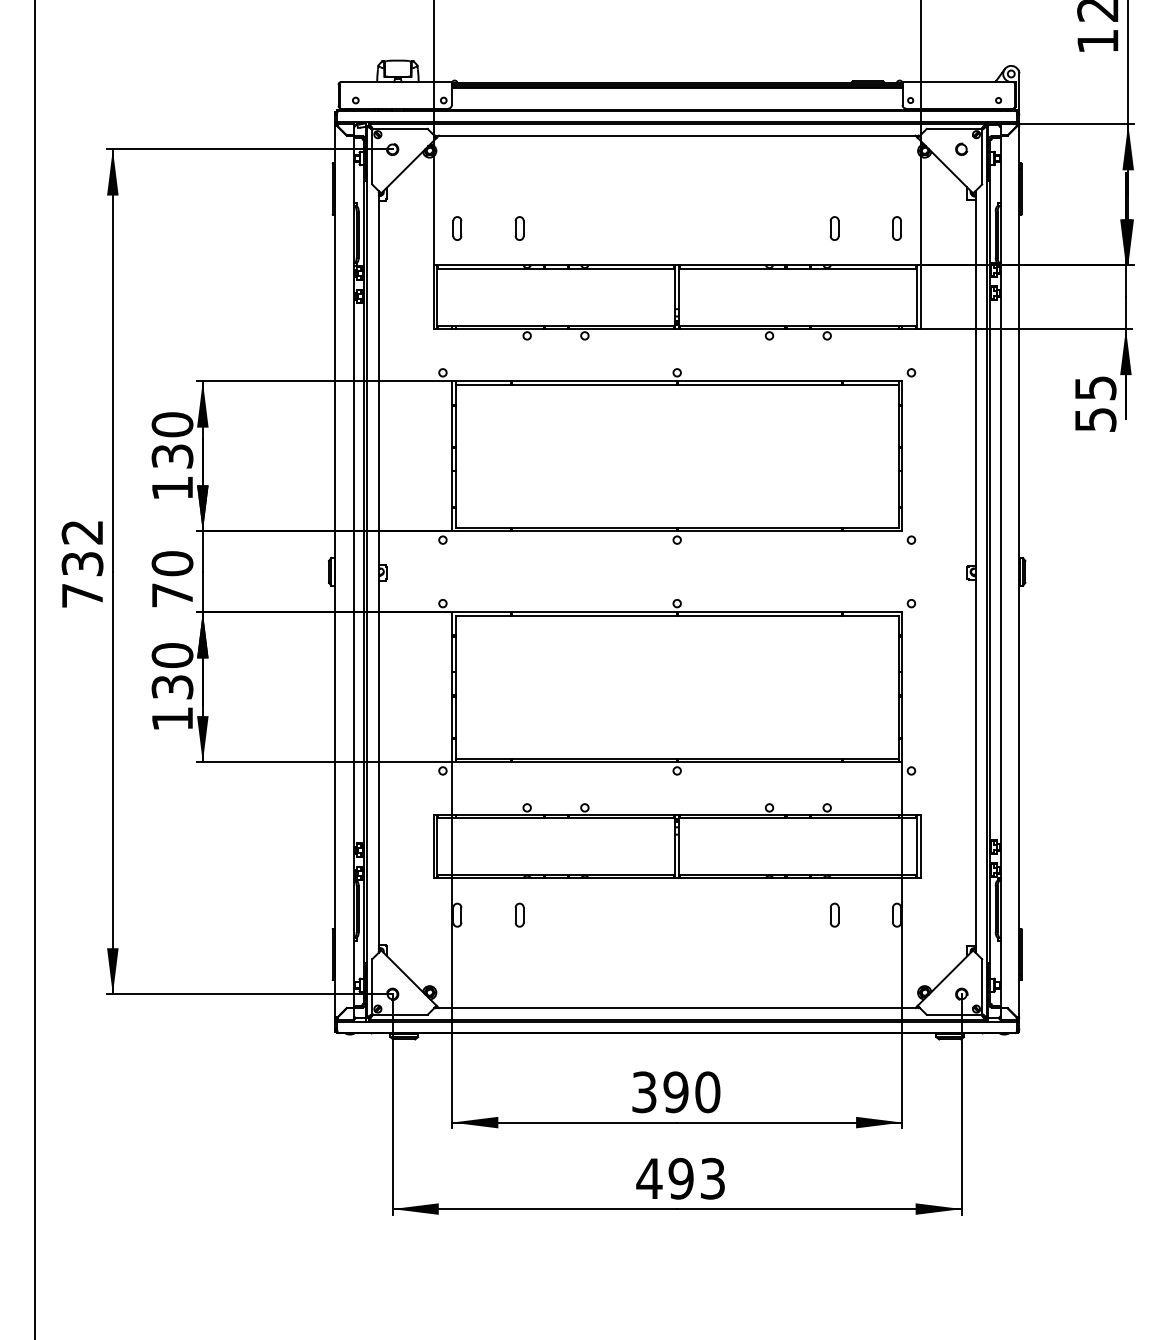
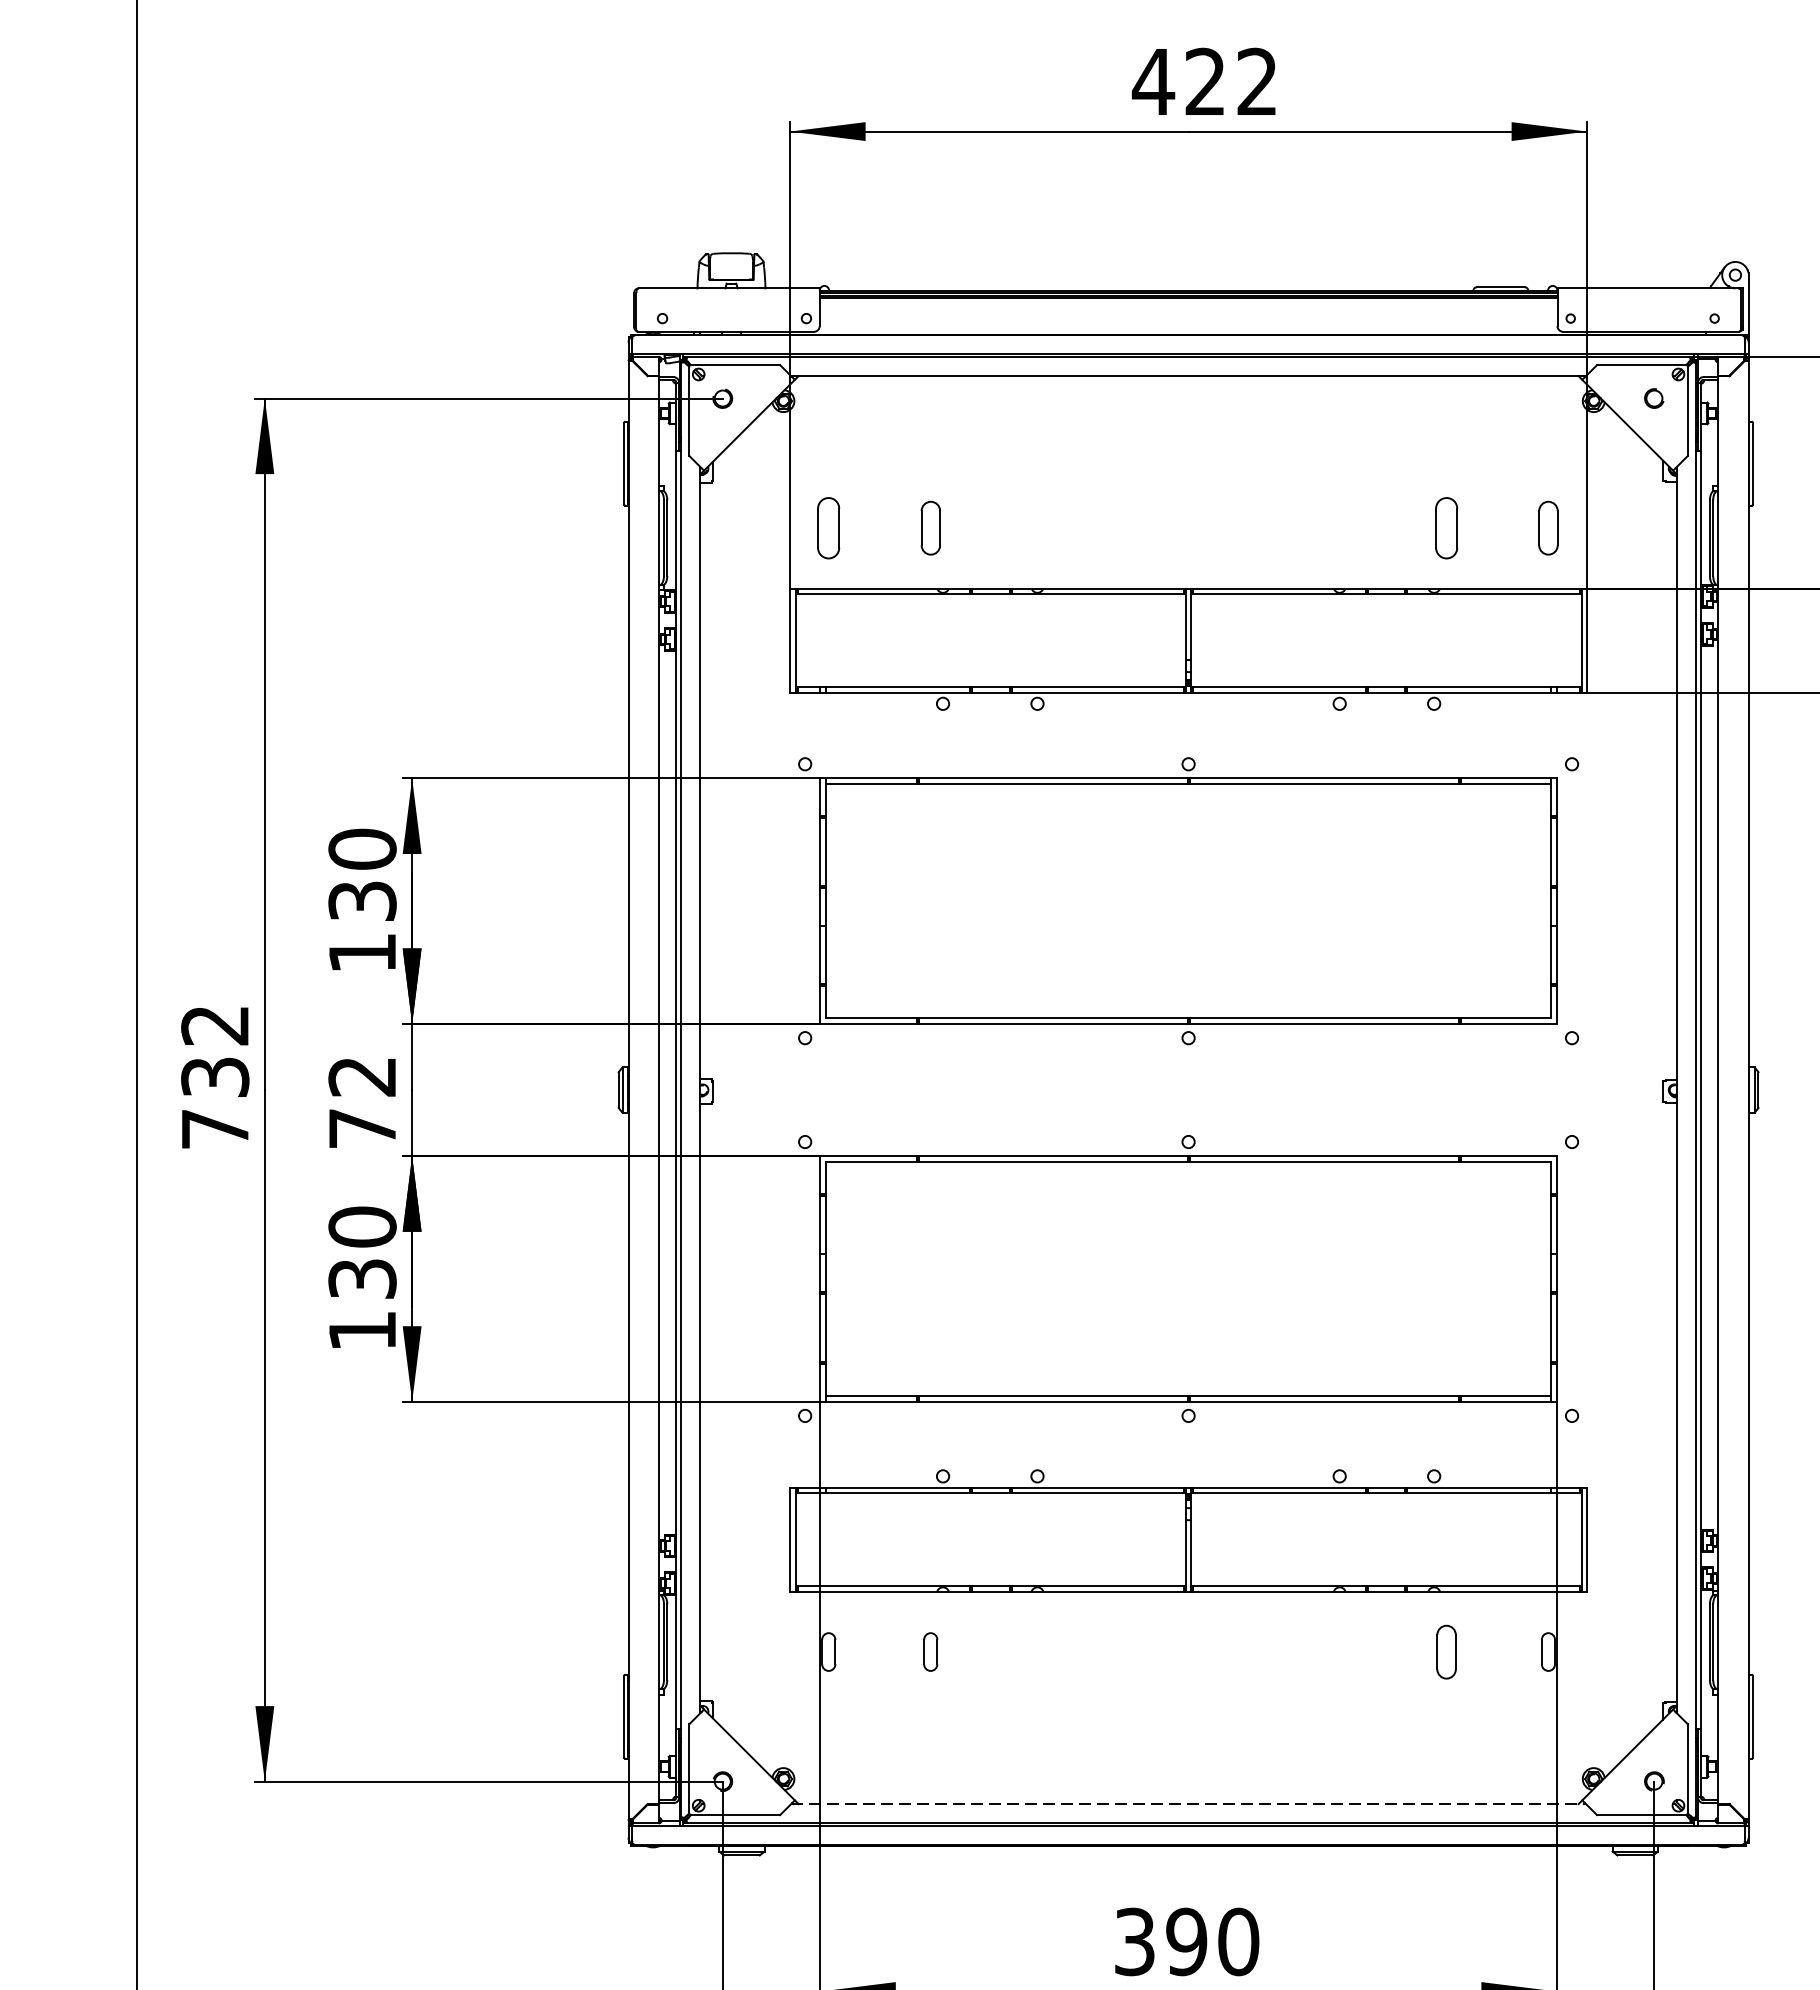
part: (457, 228) -> (828, 528), size x1.6
part: (519, 228) -> (930, 528), size x1.4
part: (834, 228) -> (1446, 528), size x1.6
part: (896, 228) -> (1547, 528), size x1.4
text: (172, 563) -> (362, 1076), 70 -> 72
part: (834, 914) -> (1446, 1650), size x1.4
line: (677, 1008) -> (1189, 1804), solid -> dashed

